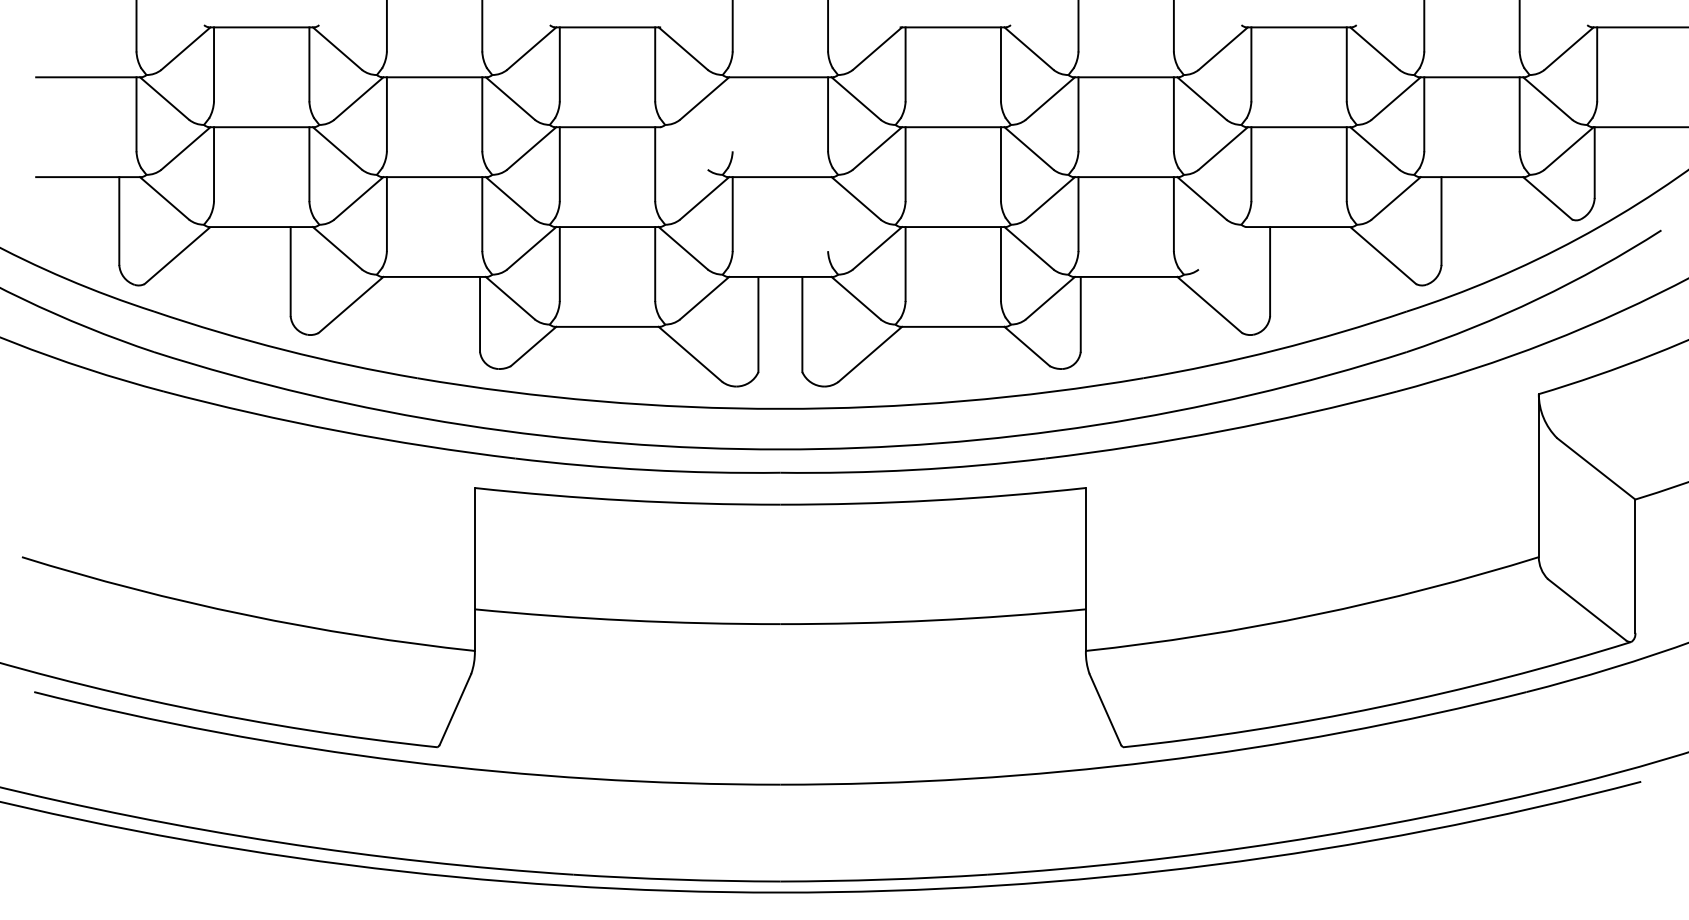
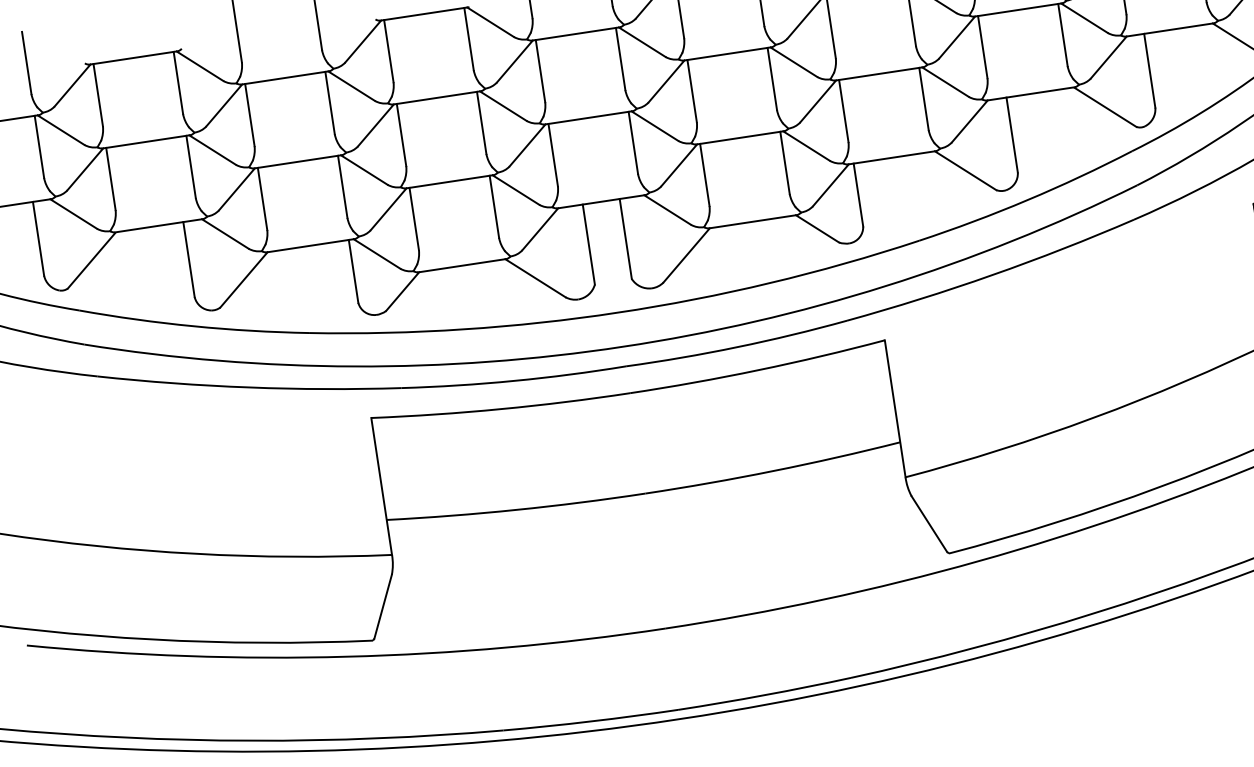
line: (732, 114) -> (540, 71), added
line: (682, 148) -> (502, 106), added
line: (828, 214) -> (633, 143), added
line: (1222, 248) -> (969, 121), added

